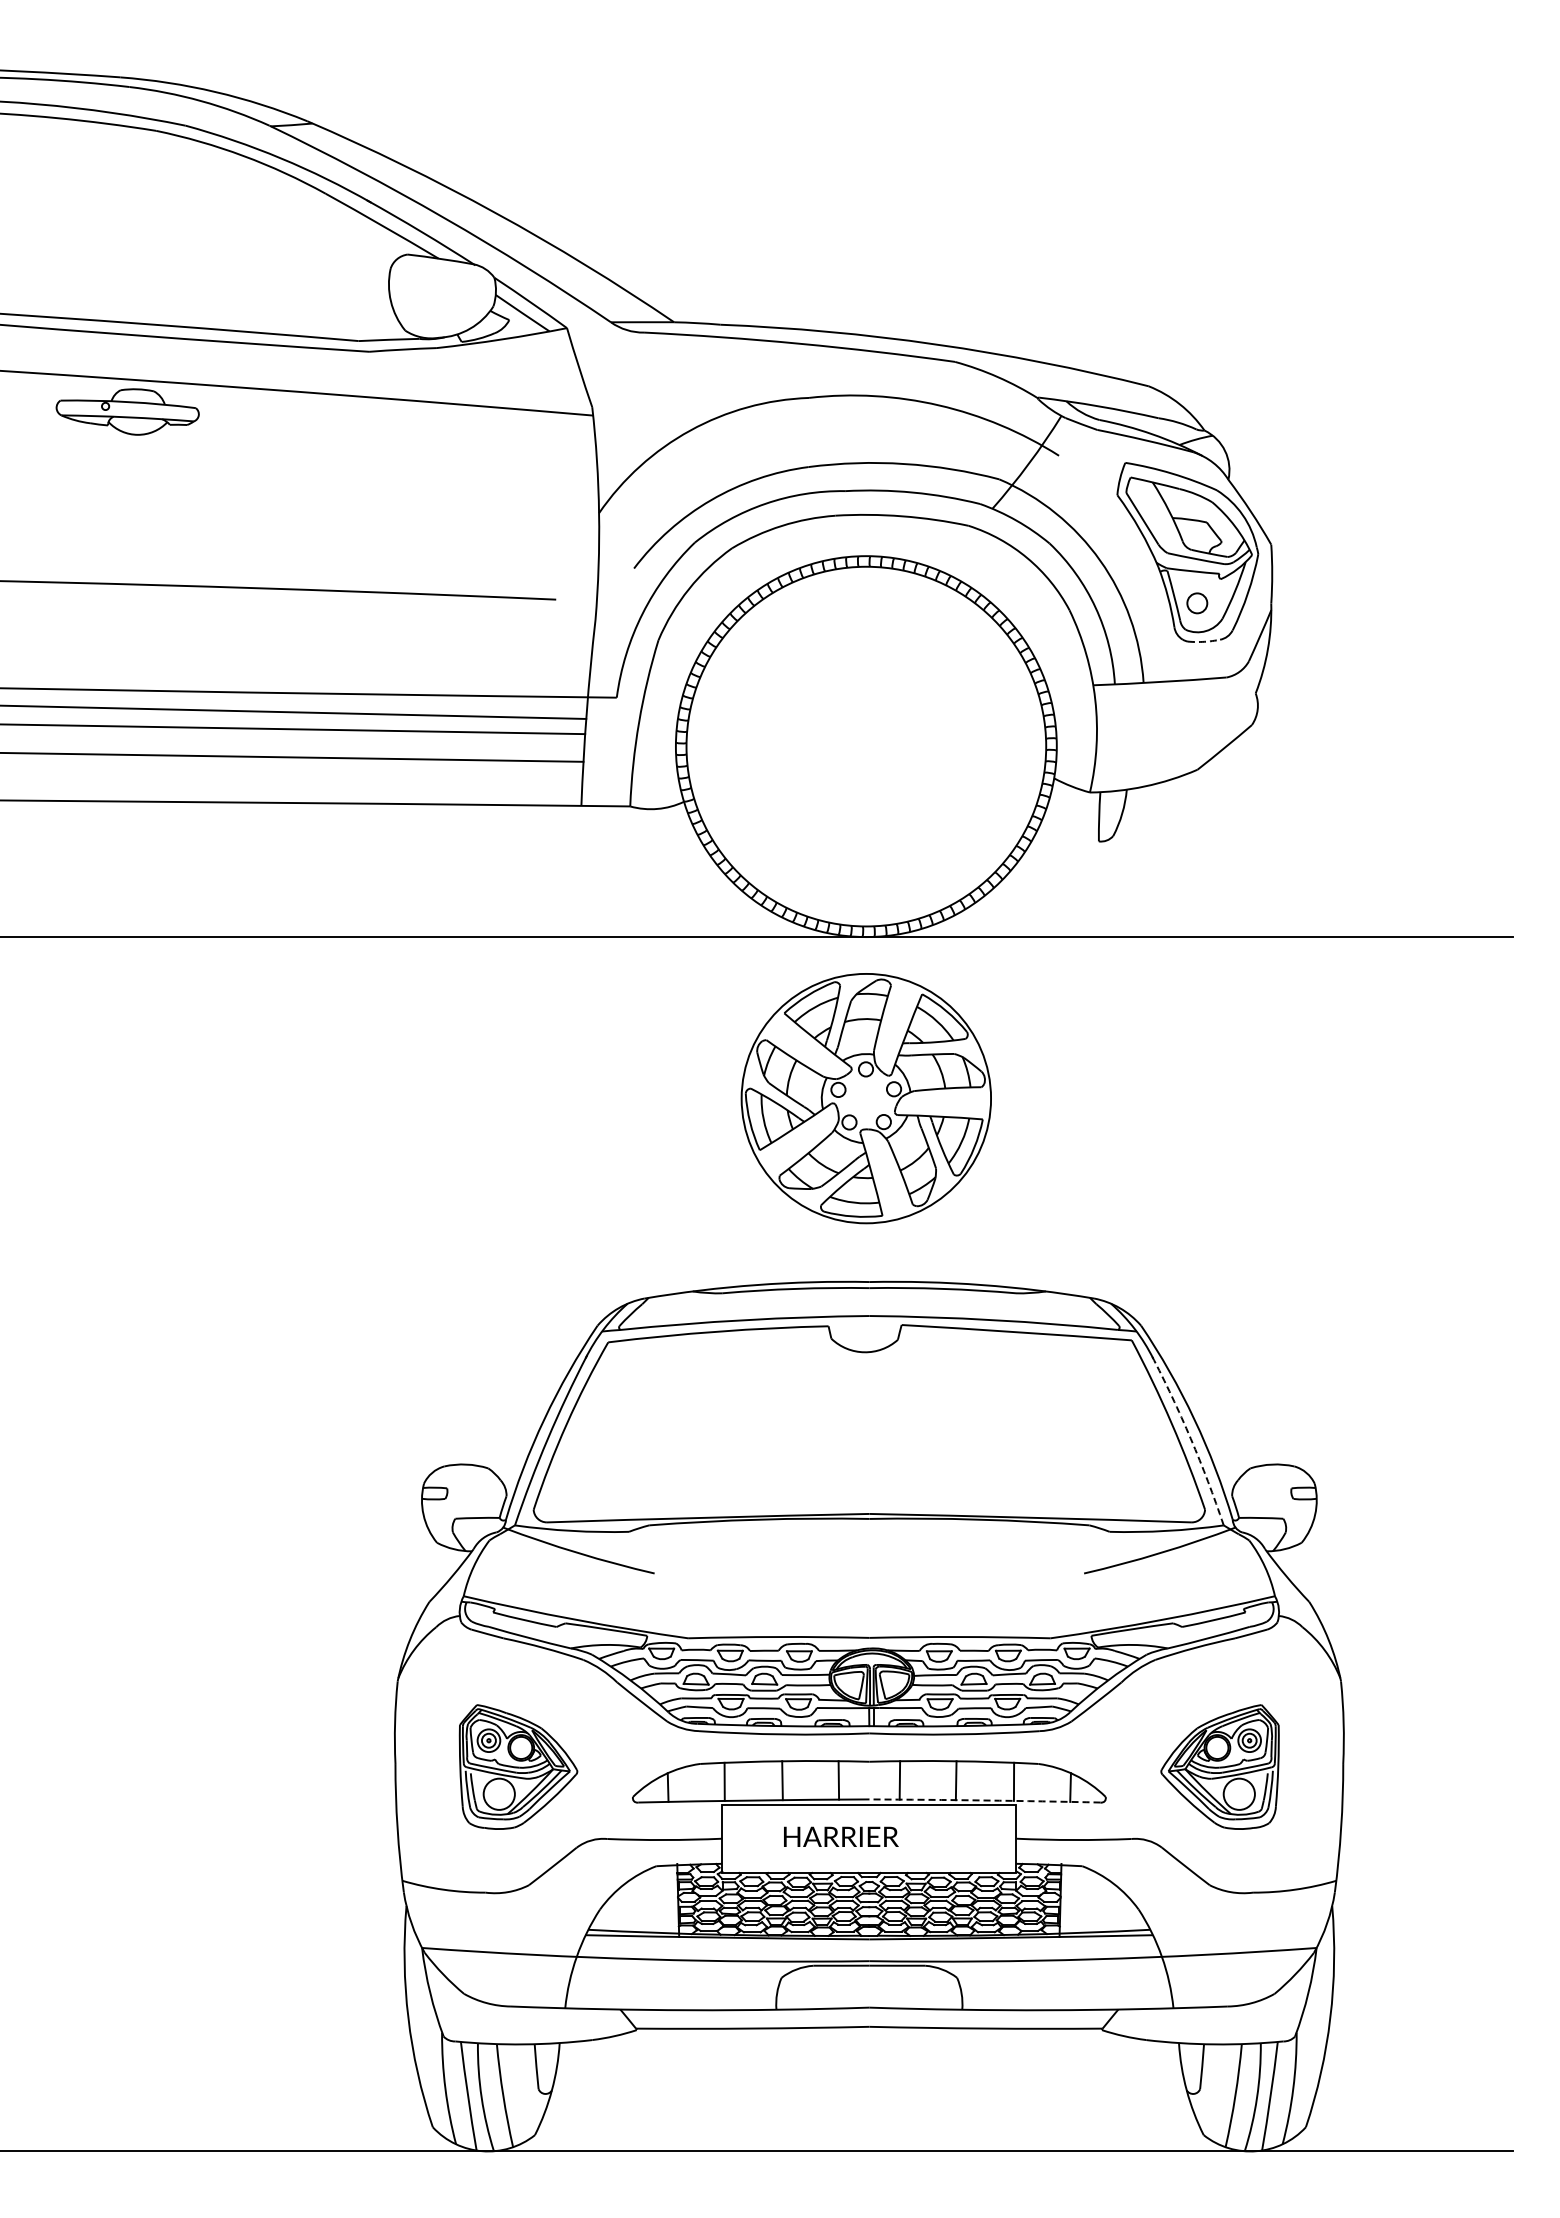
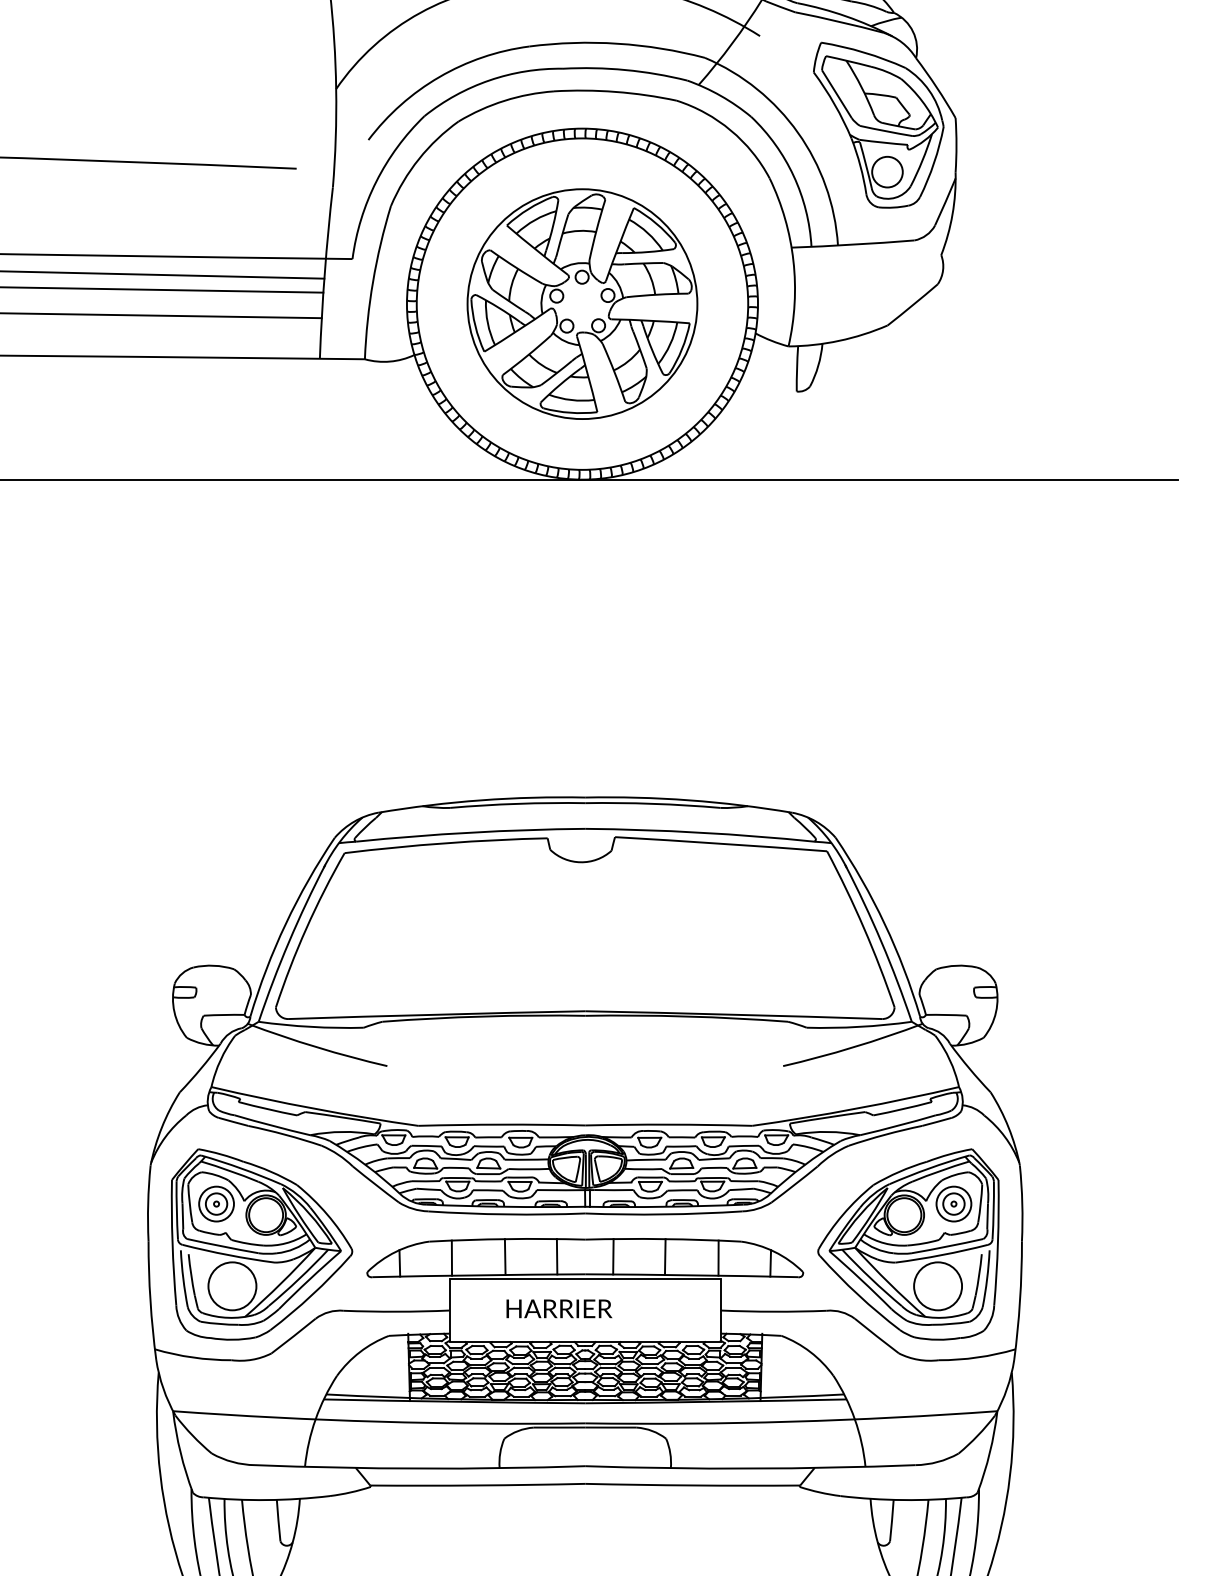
circle: (1196, 603) -> (886, 172), size x1.67
arc: (1204, 641) -> (894, 207), dashed -> solid
part: (865, 1098) -> (581, 304), moved
arc: (1190, 1438) -> (881, 941), dashed -> solid
part: (518, 1766) -> (261, 1243), size x1.67
part: (1219, 1766) -> (907, 1243), size x1.67
arc: (984, 1800) -> (691, 1275), dashed -> solid

